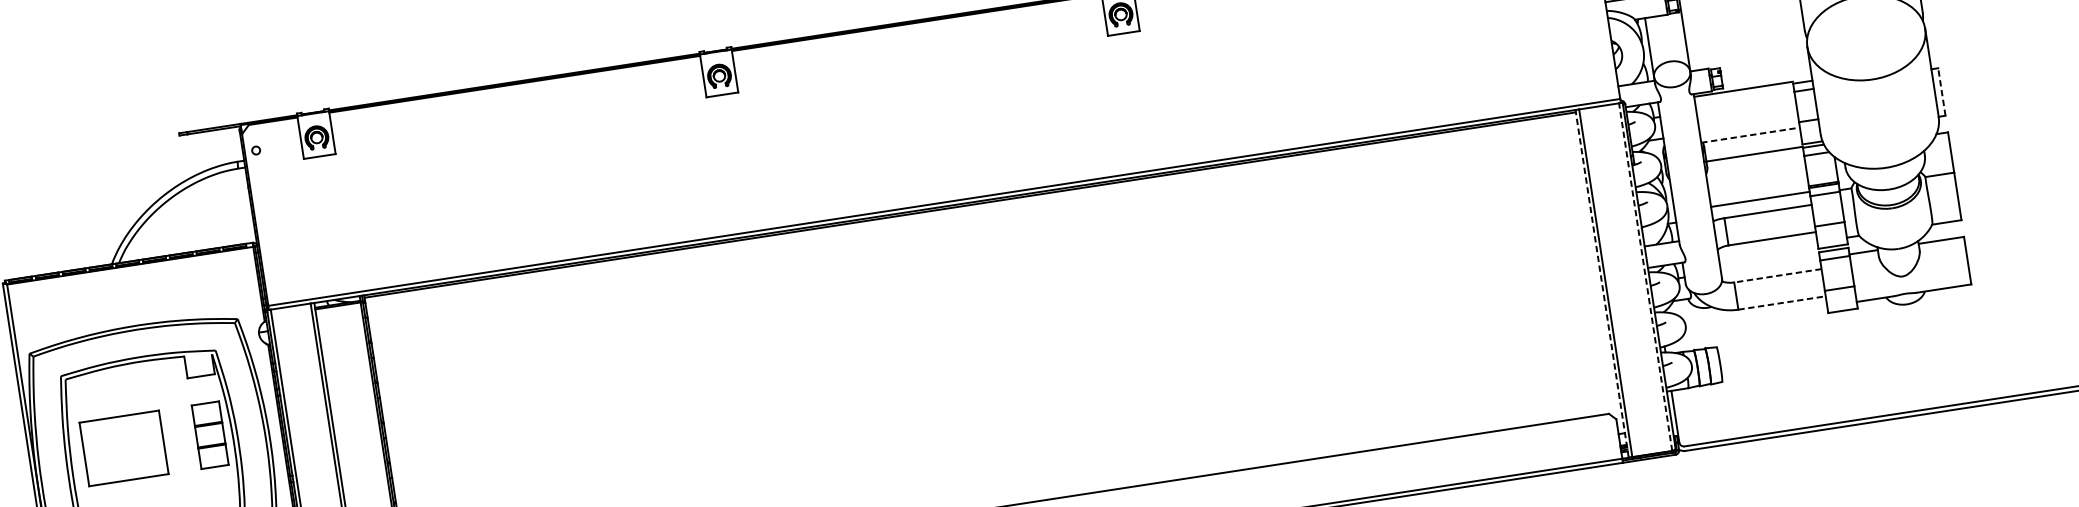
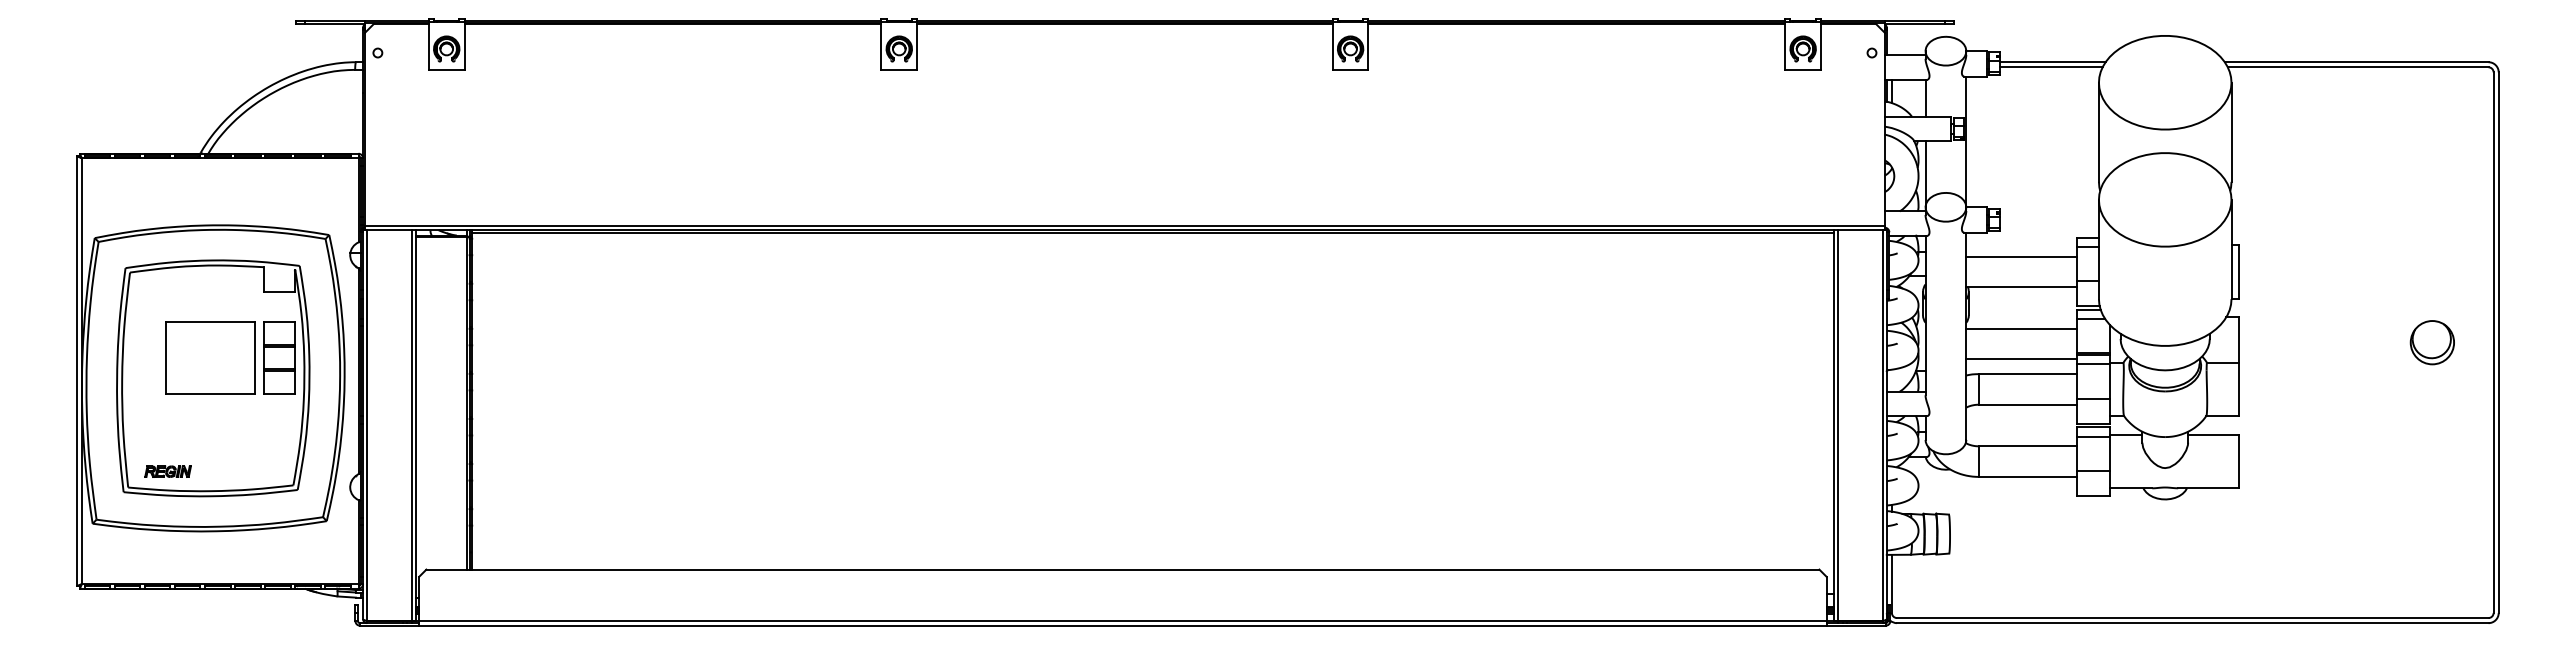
line: (1743, 89) -> (2021, 256), moved
line: (1942, 92) -> (2239, 272), dashed -> solid
line: (1751, 135) -> (2022, 287), dashed -> solid
line: (1753, 154) -> (2021, 328), moved
line: (1777, 276) -> (2027, 446), dashed -> solid
line: (1645, 277) -> (1882, 425), dashed -> solid
line: (1601, 283) -> (1833, 425), dashed -> solid
line: (1782, 302) -> (2028, 476), dashed -> solid
part: (123, 448) -> (210, 357), moved

